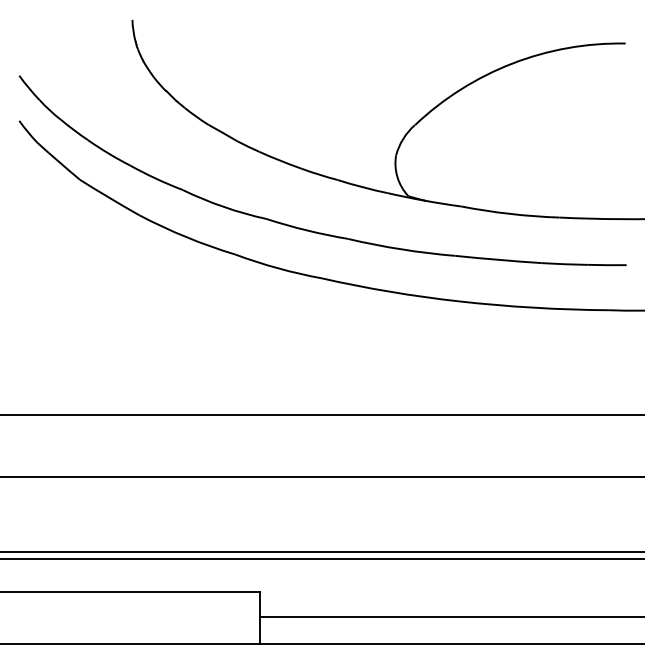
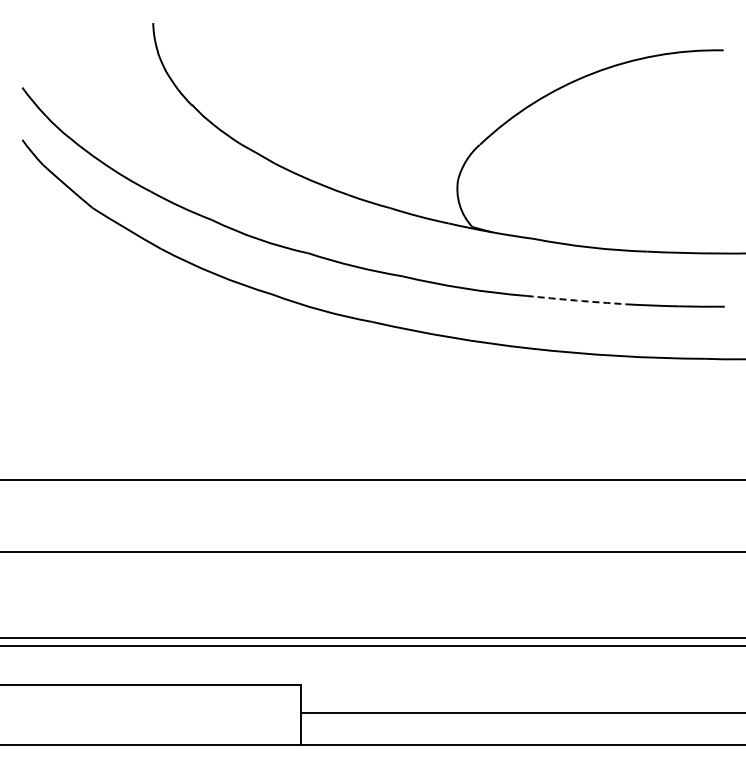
arc: (498, 259) -> (576, 300), solid -> dashed

